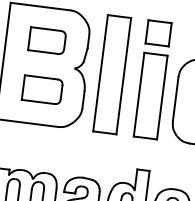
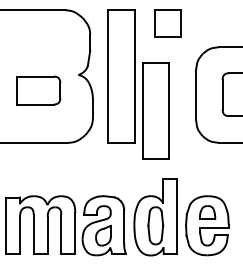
part: (46, 40) -> (43, 47), removed
part: (42, 89) -> (38, 90), moved
part: (150, 95) -> (155, 110), moved

